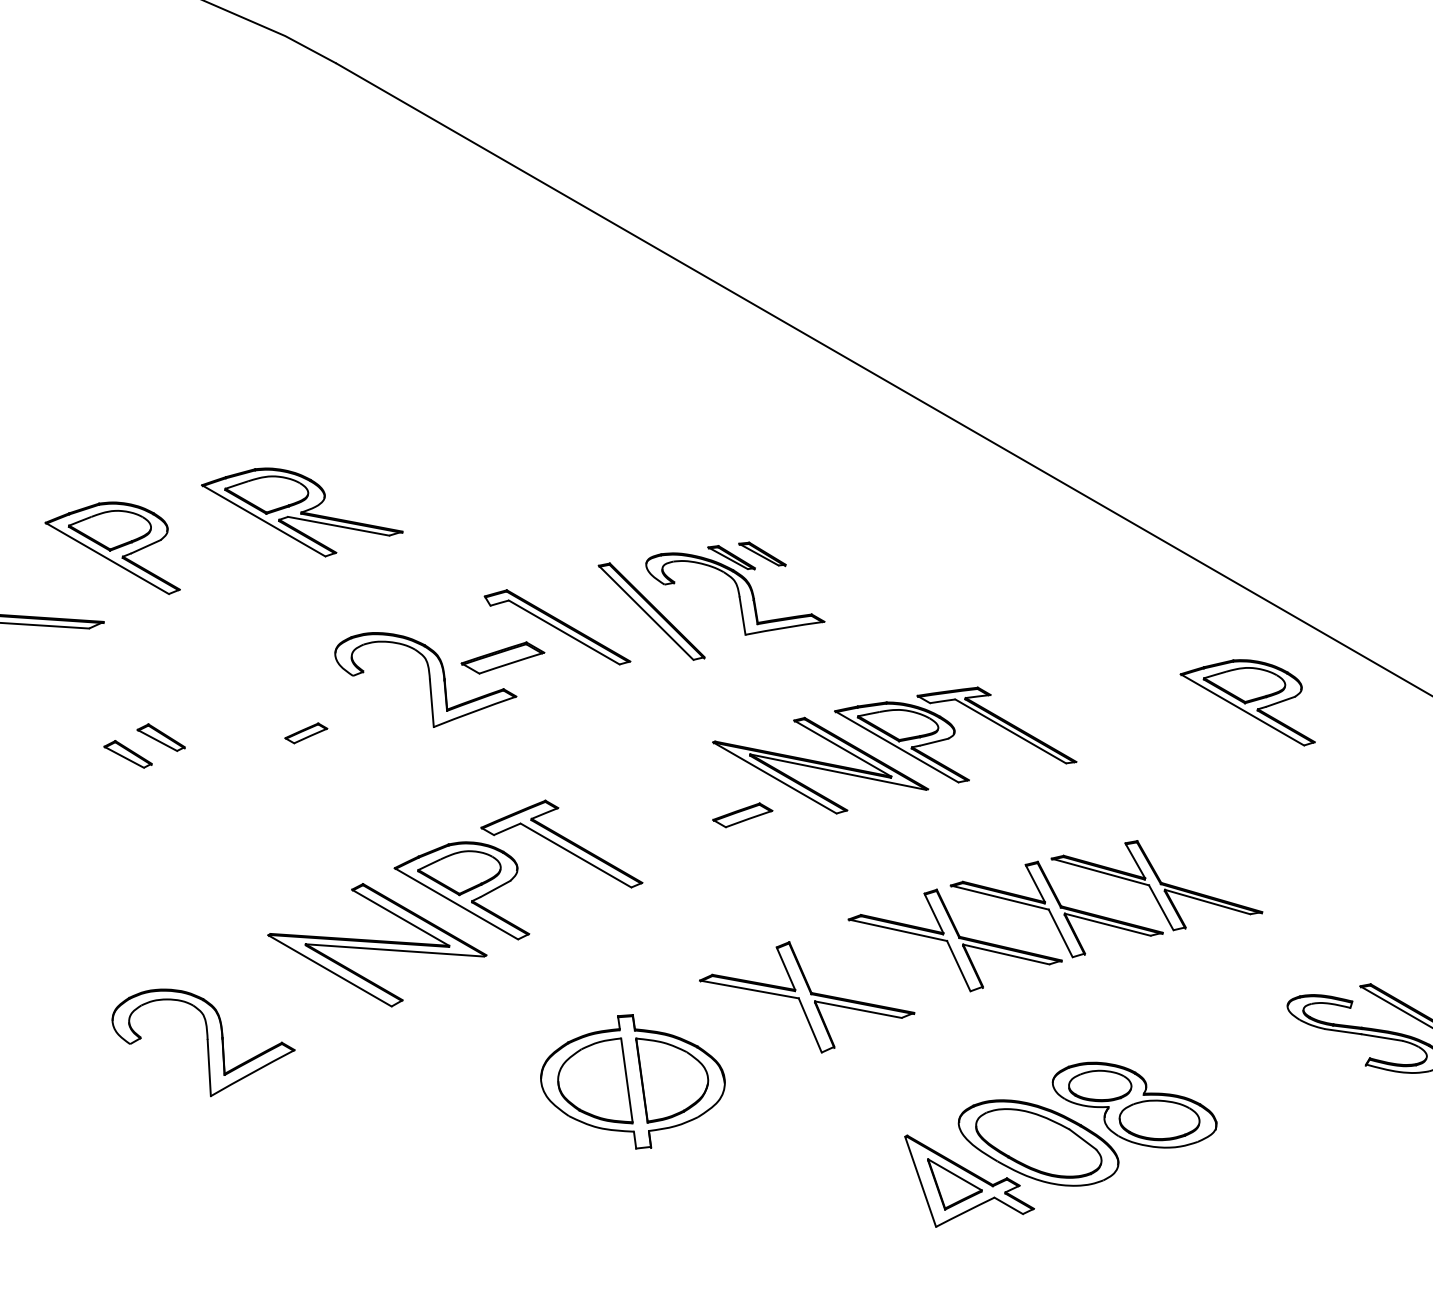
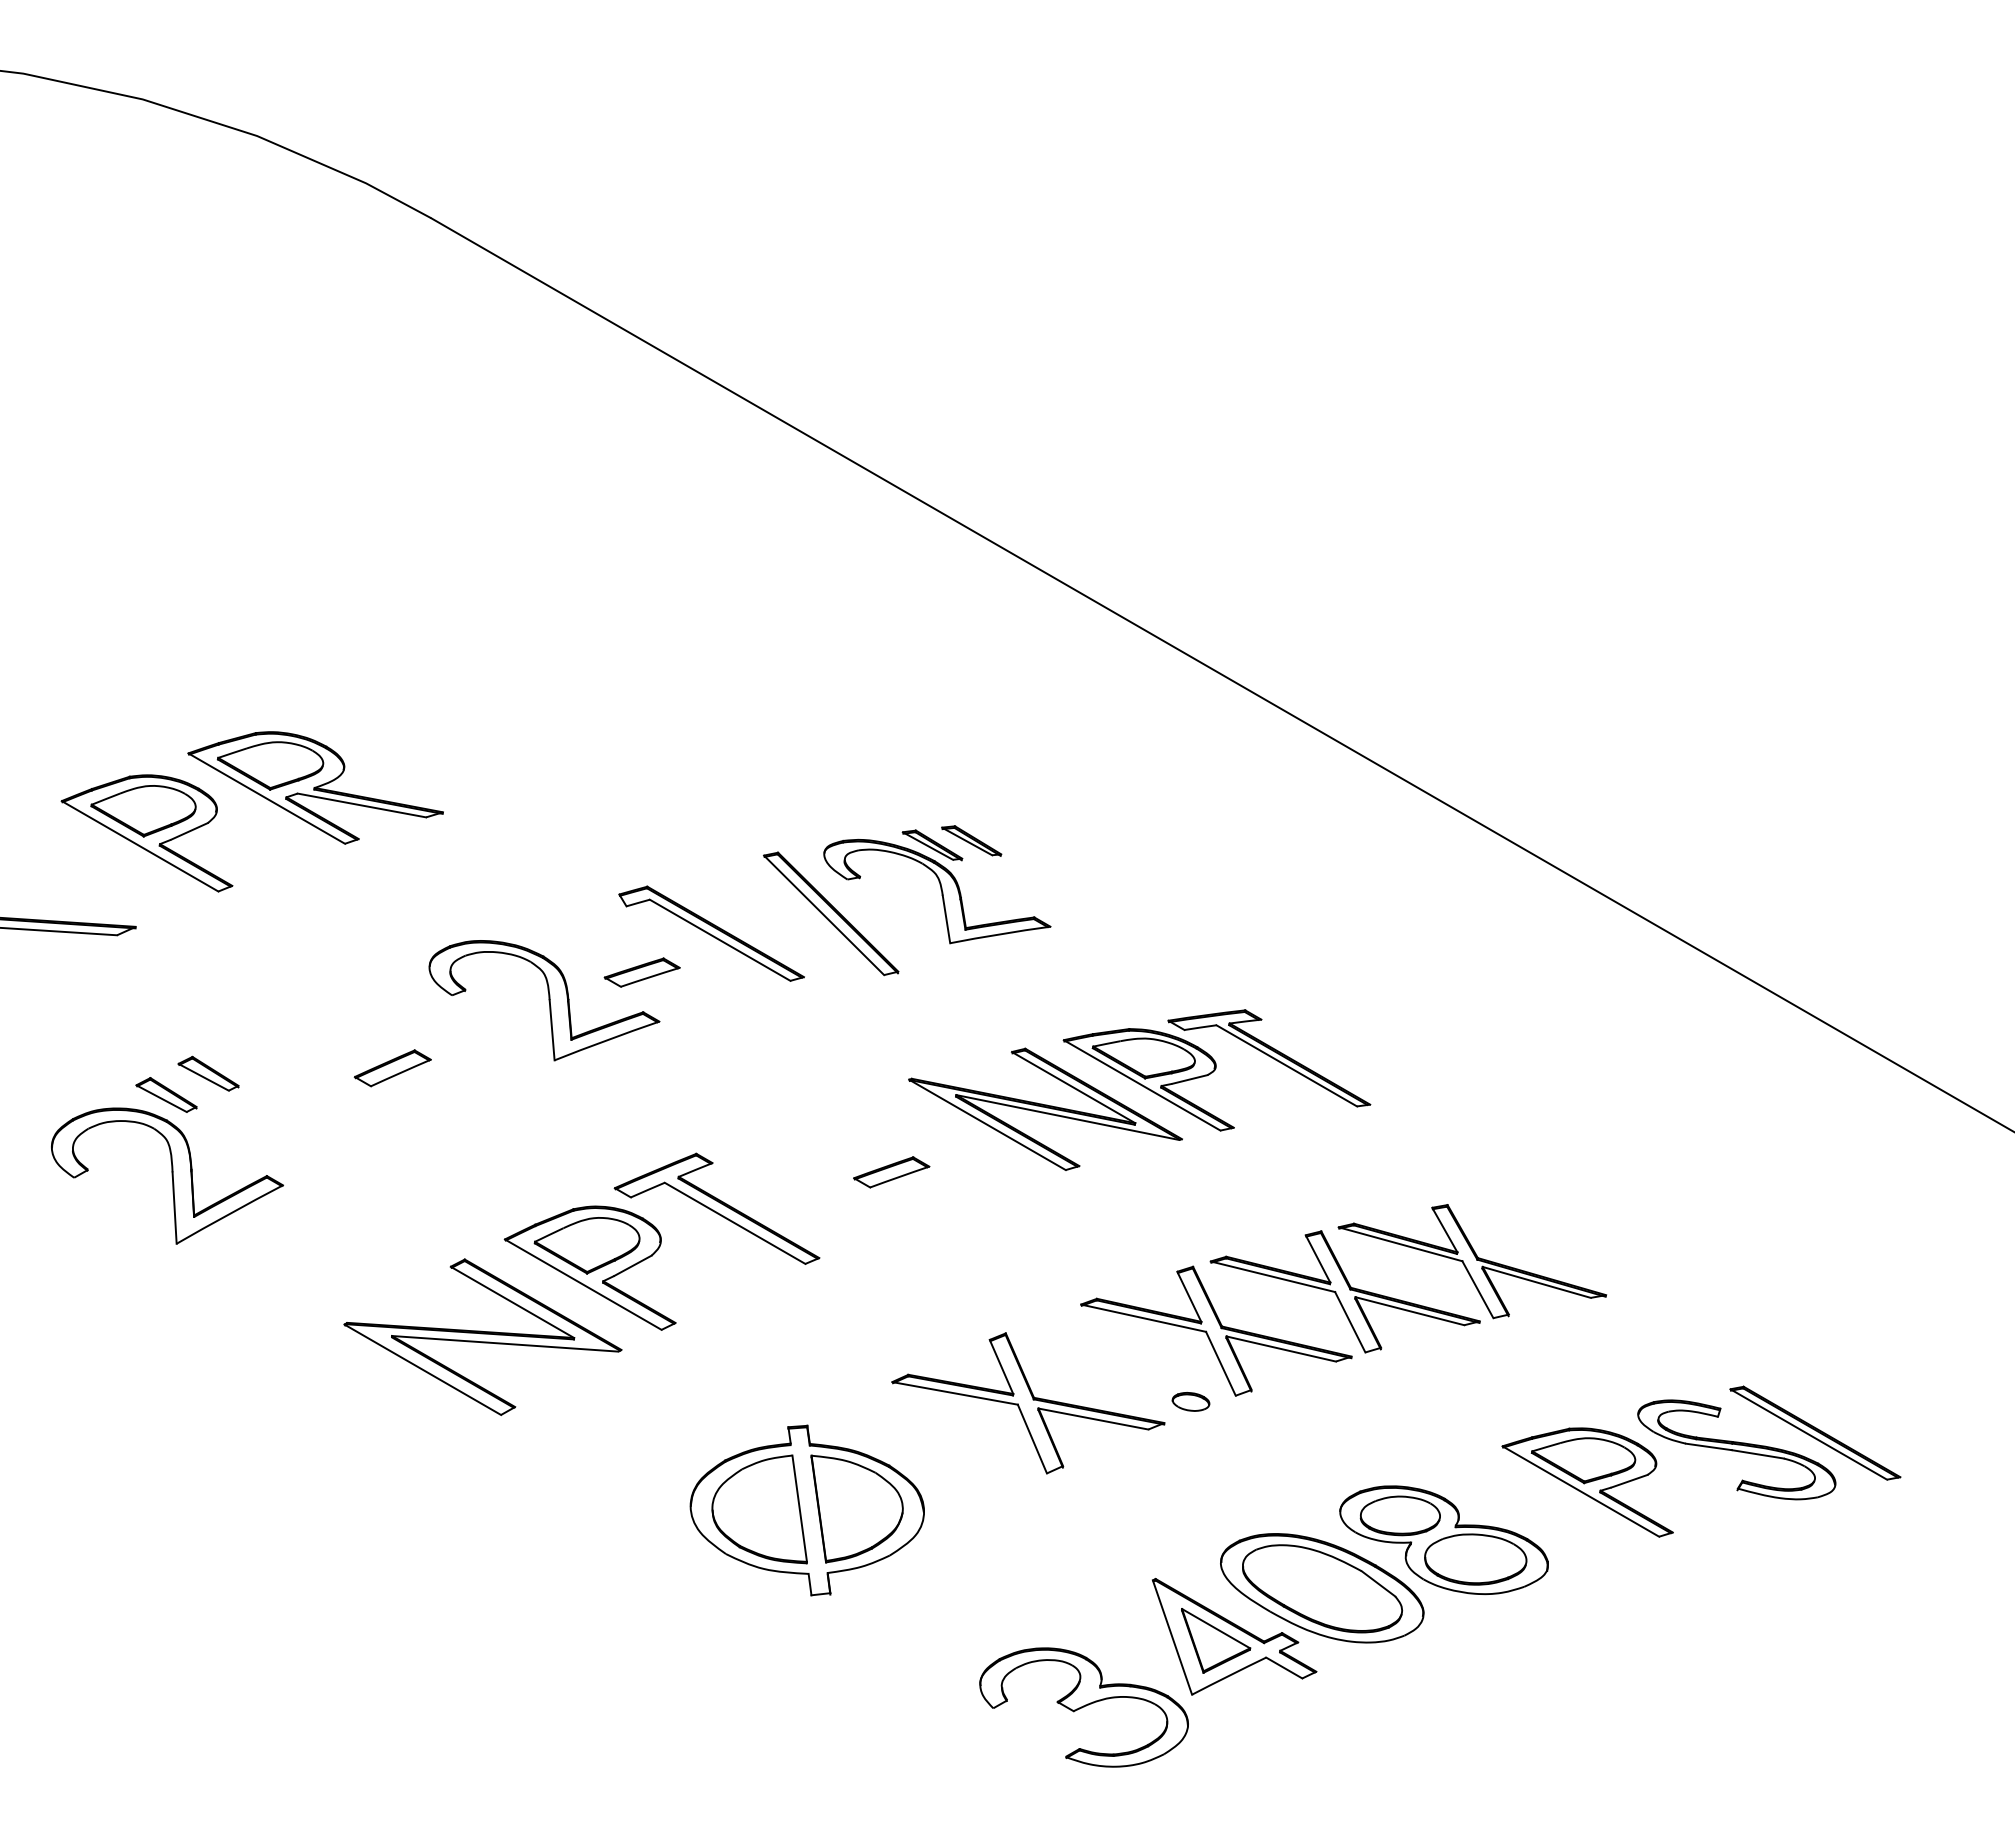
part: (302, 512) -> (315, 787), moved
part: (502, 657) -> (641, 972), size x0.71
part: (1247, 702) -> (1587, 1482), moved
part: (306, 733) -> (392, 1068), size x1.43
part: (742, 815) -> (891, 1172), moved
part: (934, 995) -> (1190, 1401), added
part: (203, 1042) -> (167, 1175), moved
part: (850, 1236) -> (1083, 1707), added

